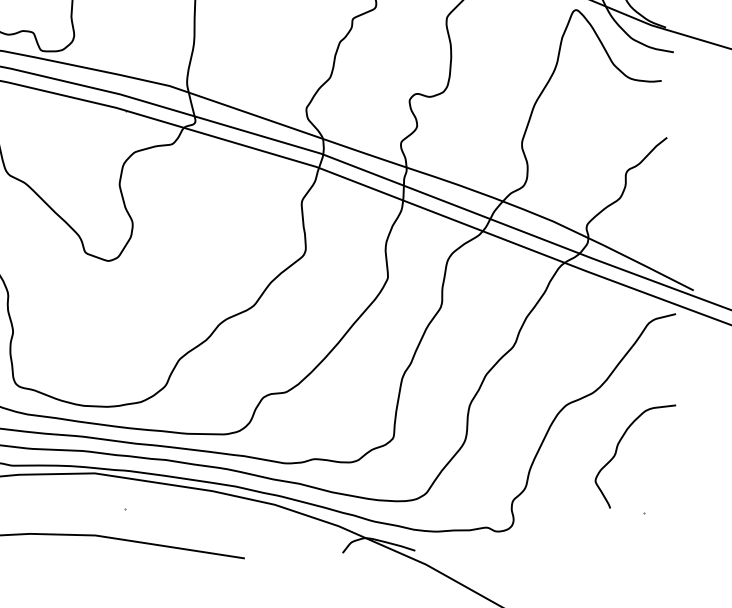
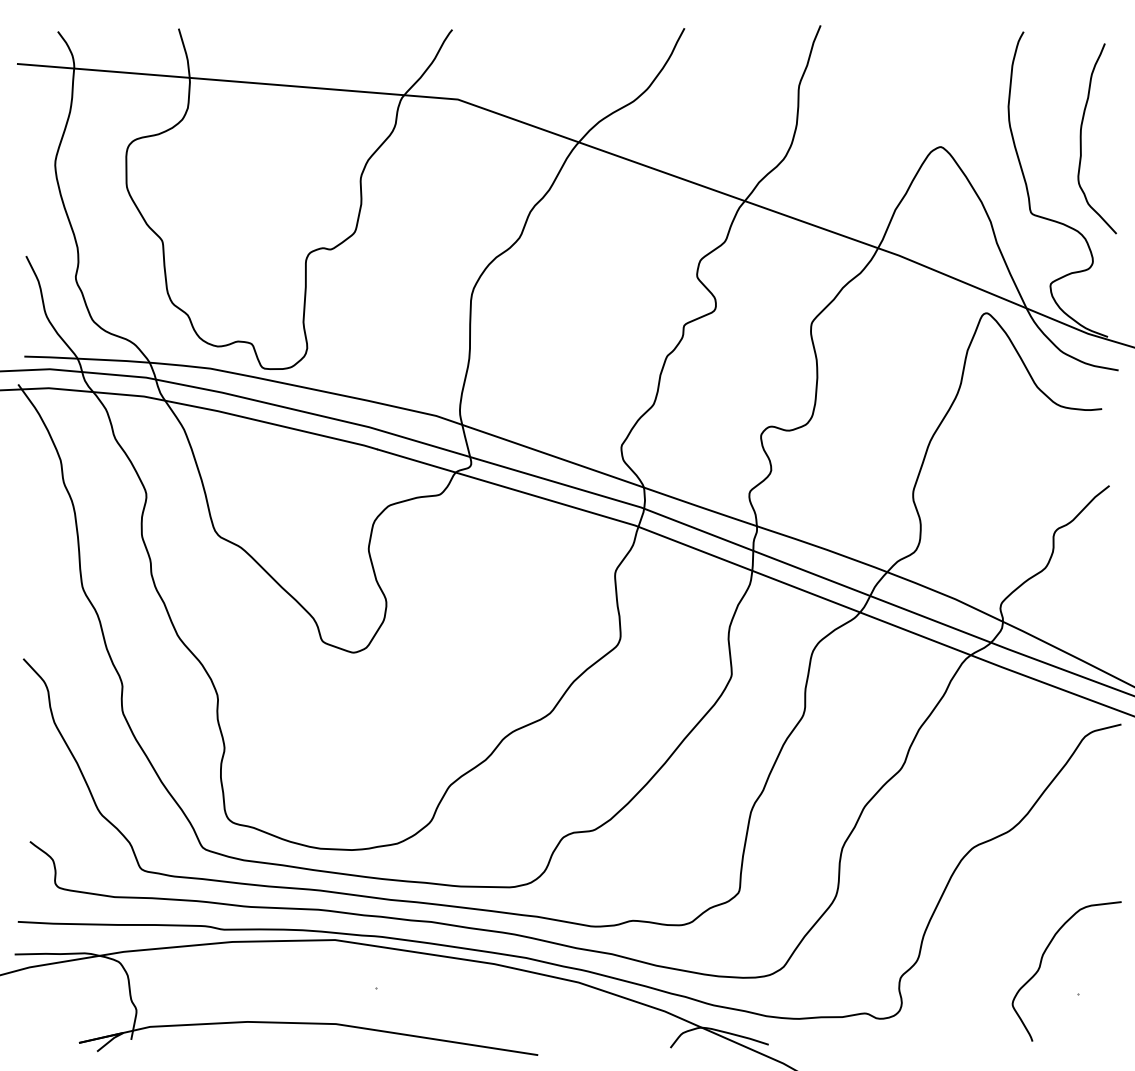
curve: (616, 451) -> (1041, 964), moved

